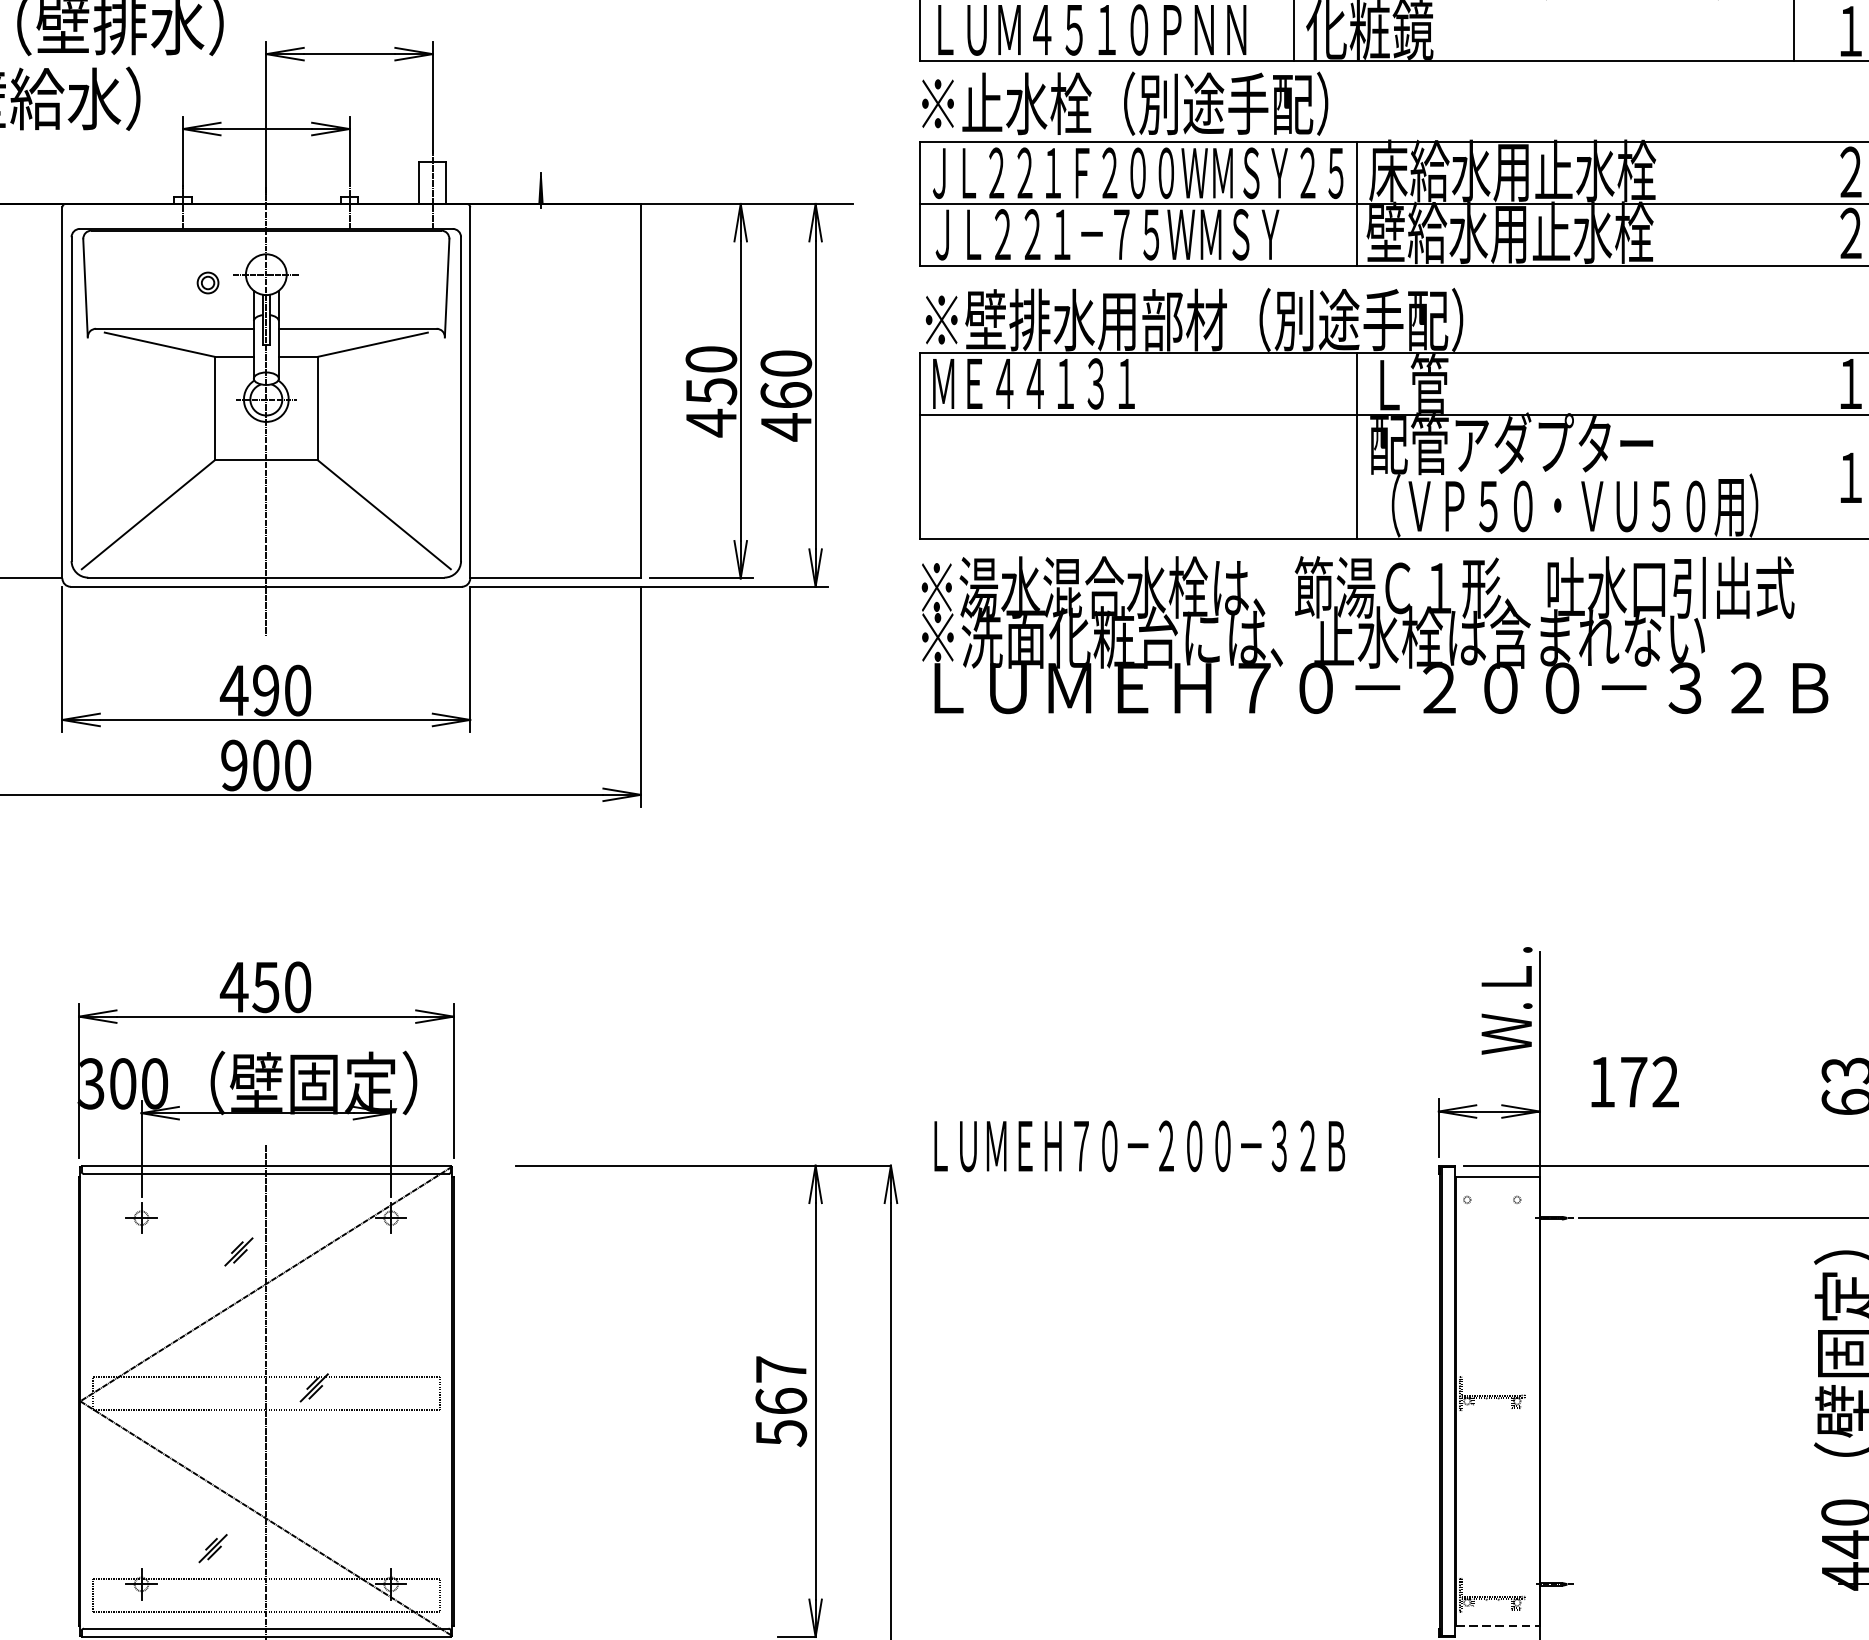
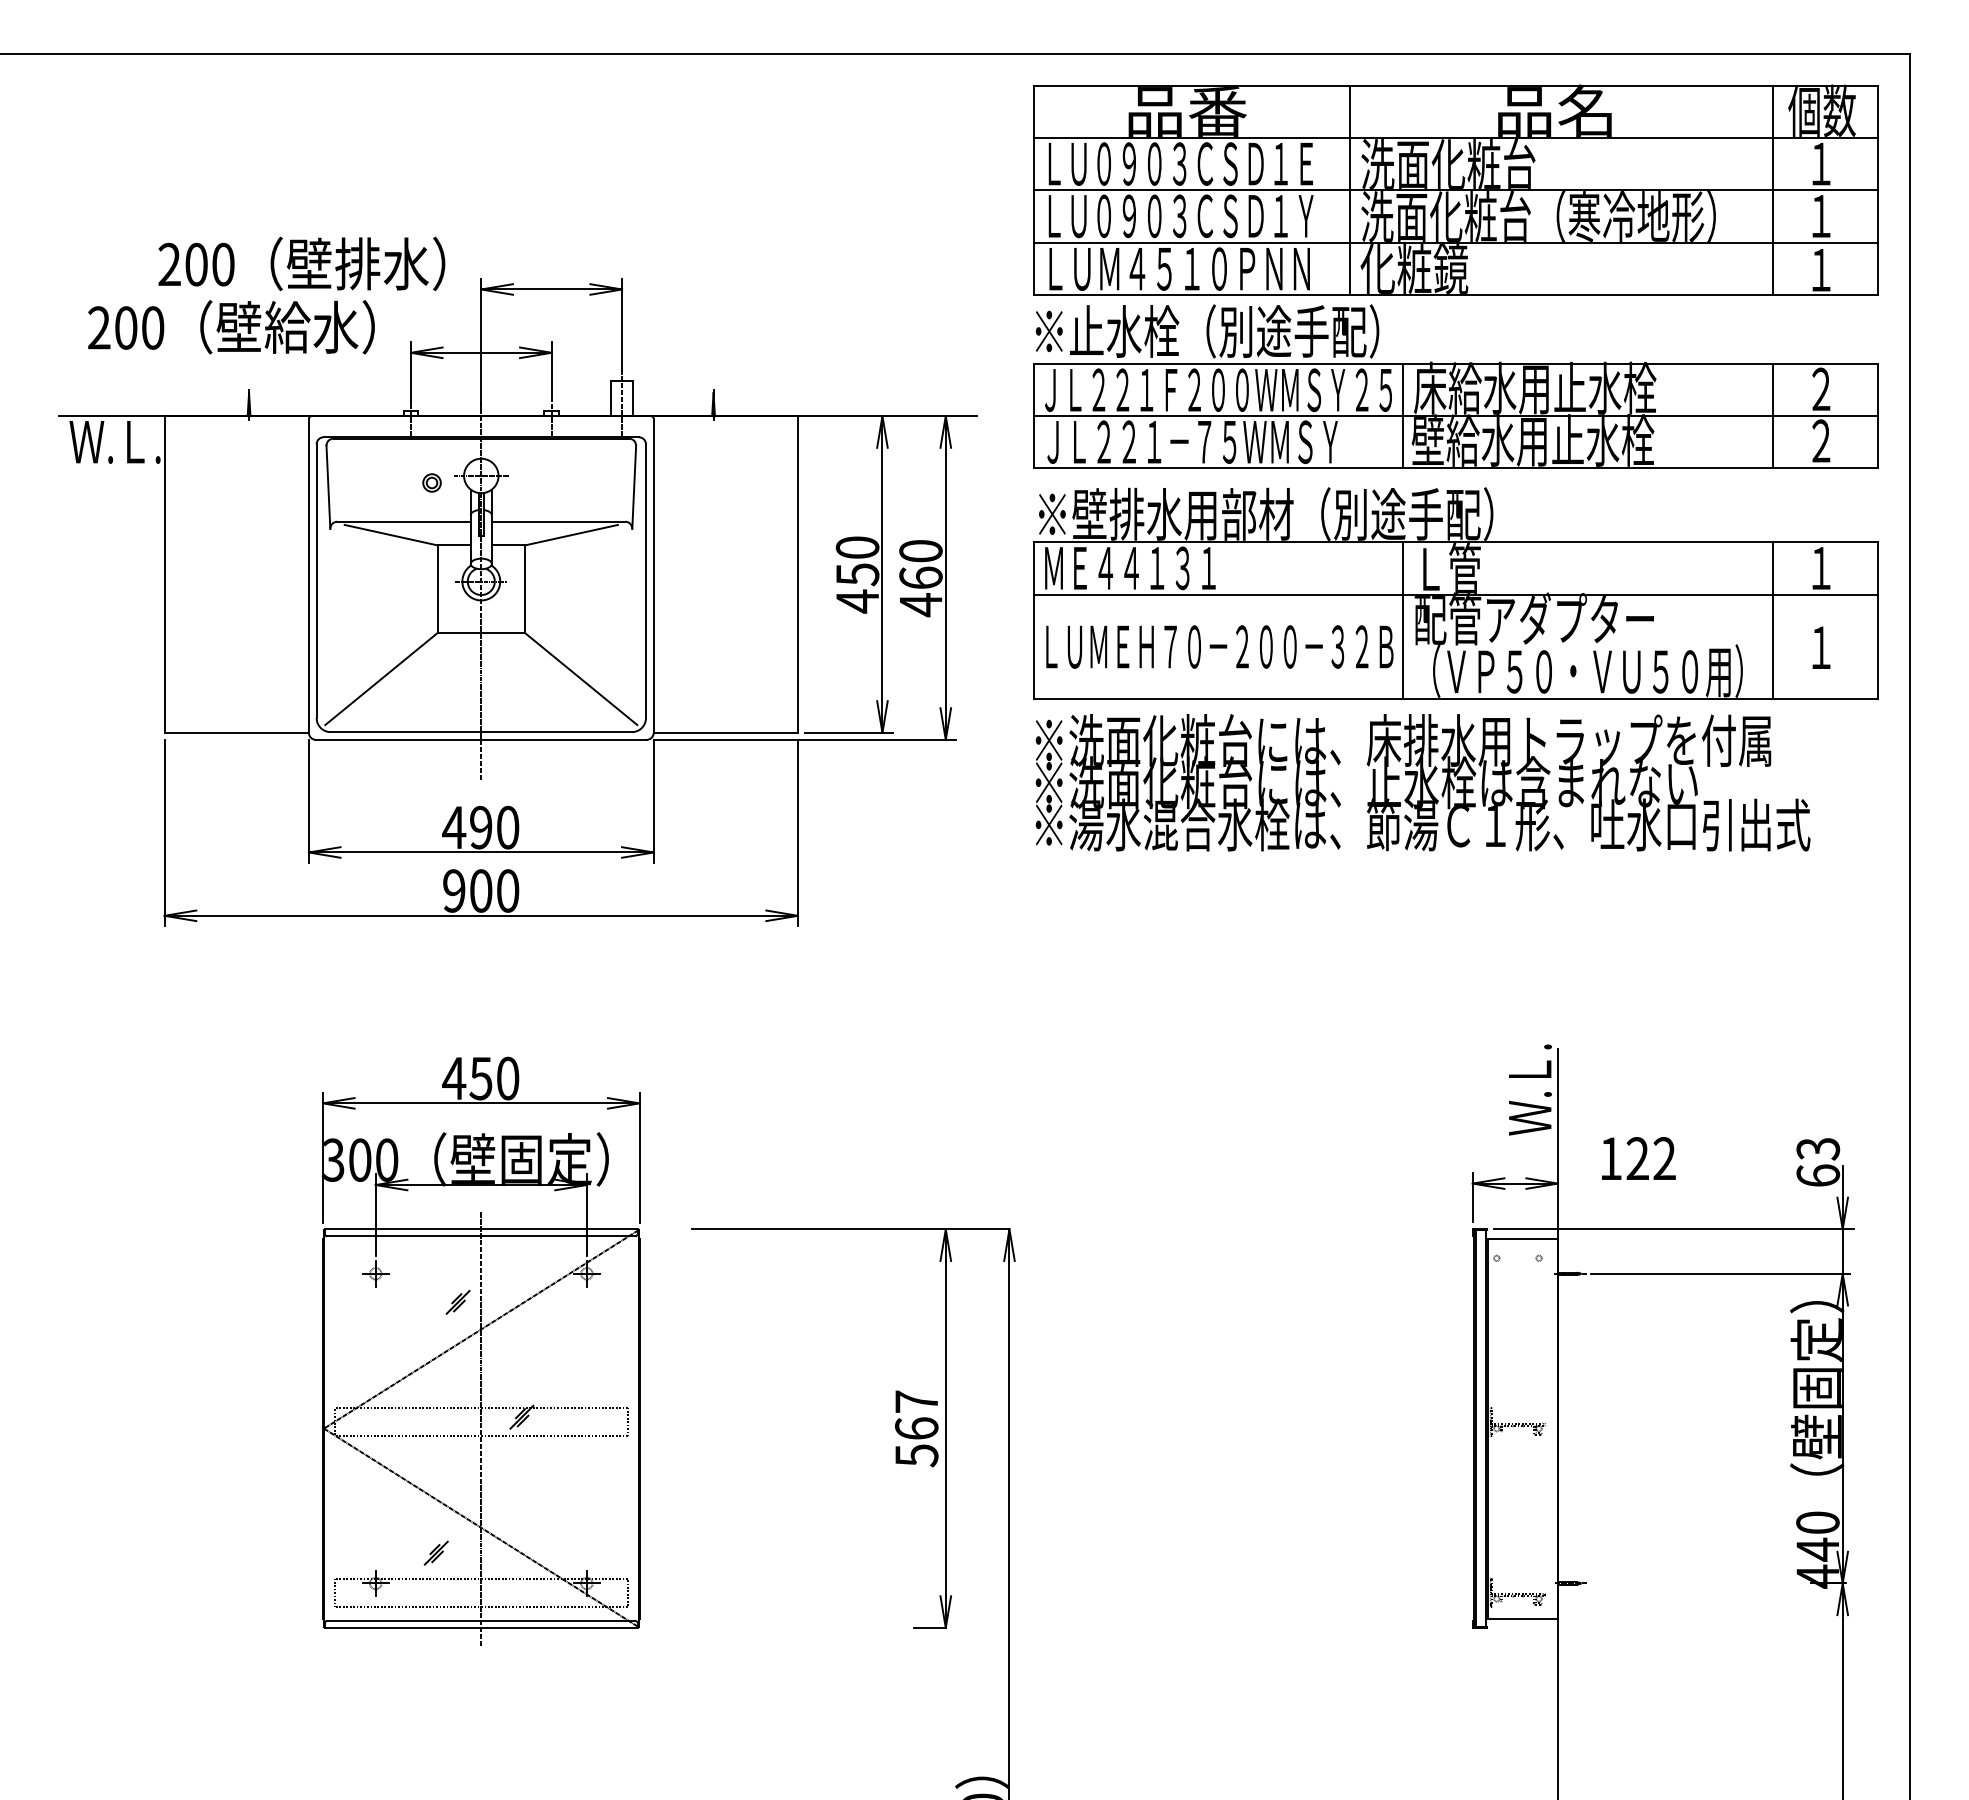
line: (1793, 203) -> (1772, 415), added
line: (1793, 445) -> (1772, 620), added
text: (1358, 586) -> (1404, 739), ※湯水混合水栓は、節湯Ｃ１形、吐水口引出式 -> ※洗面化粧台には、床排水用トラップを付属
text: (1379, 686) -> (1422, 824), ＬＵＭＥＨ７０－２００－３２Ｂ -> ※湯水混合水栓は、節湯Ｃ１形、吐水口引出式
text: (1633, 1081) -> (1637, 1158), 172 -> 122
text: (1139, 1145) -> (1219, 646), moved
line: (1498, 1625) -> (1523, 1618), dashed -> solid

